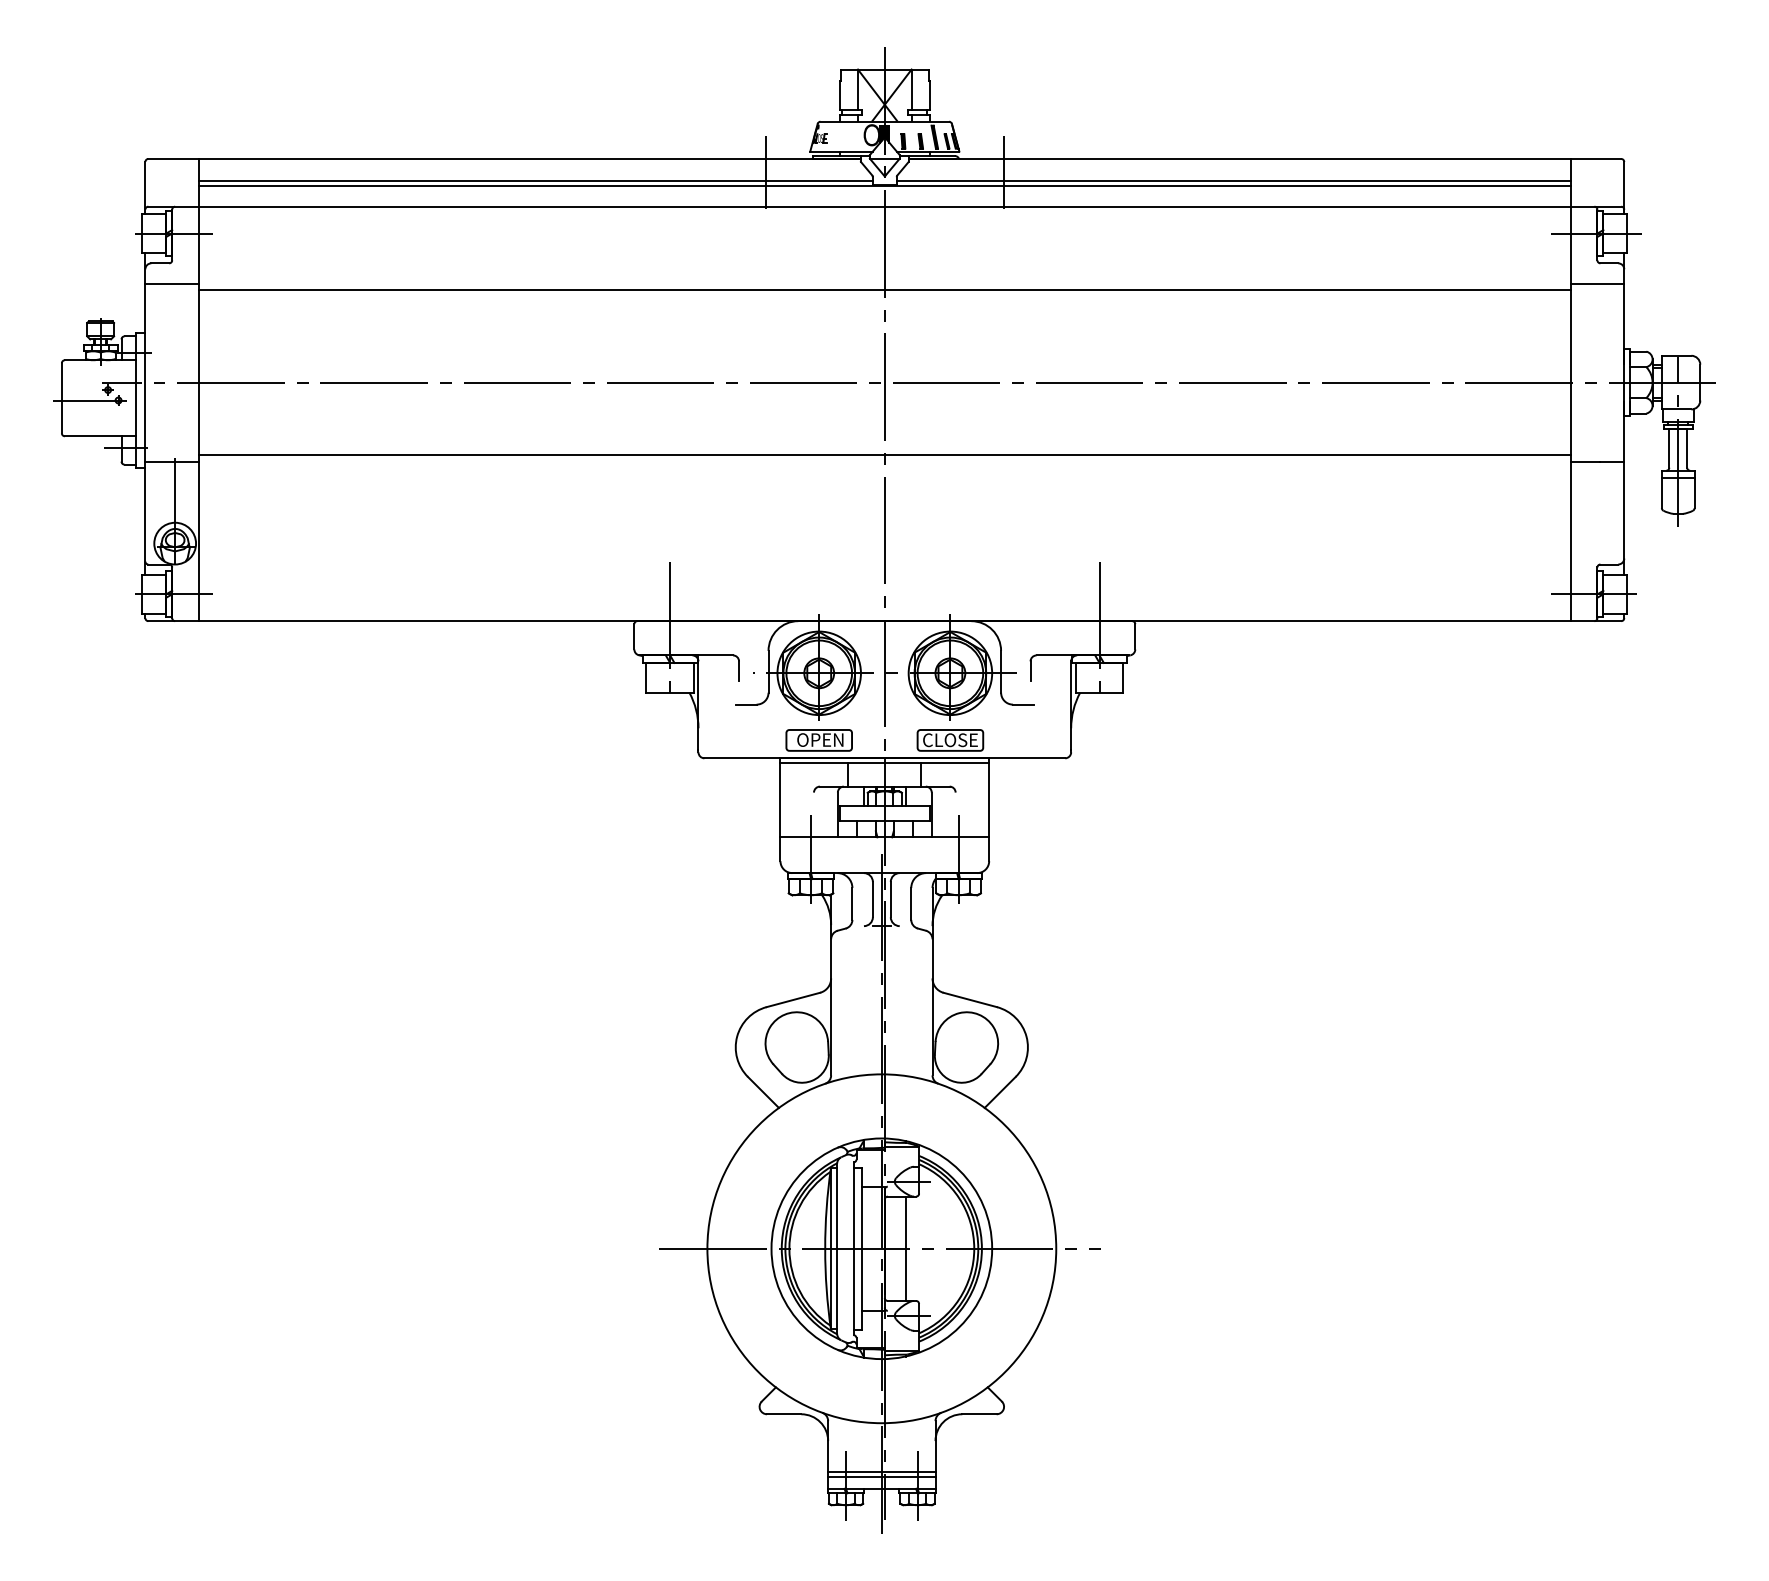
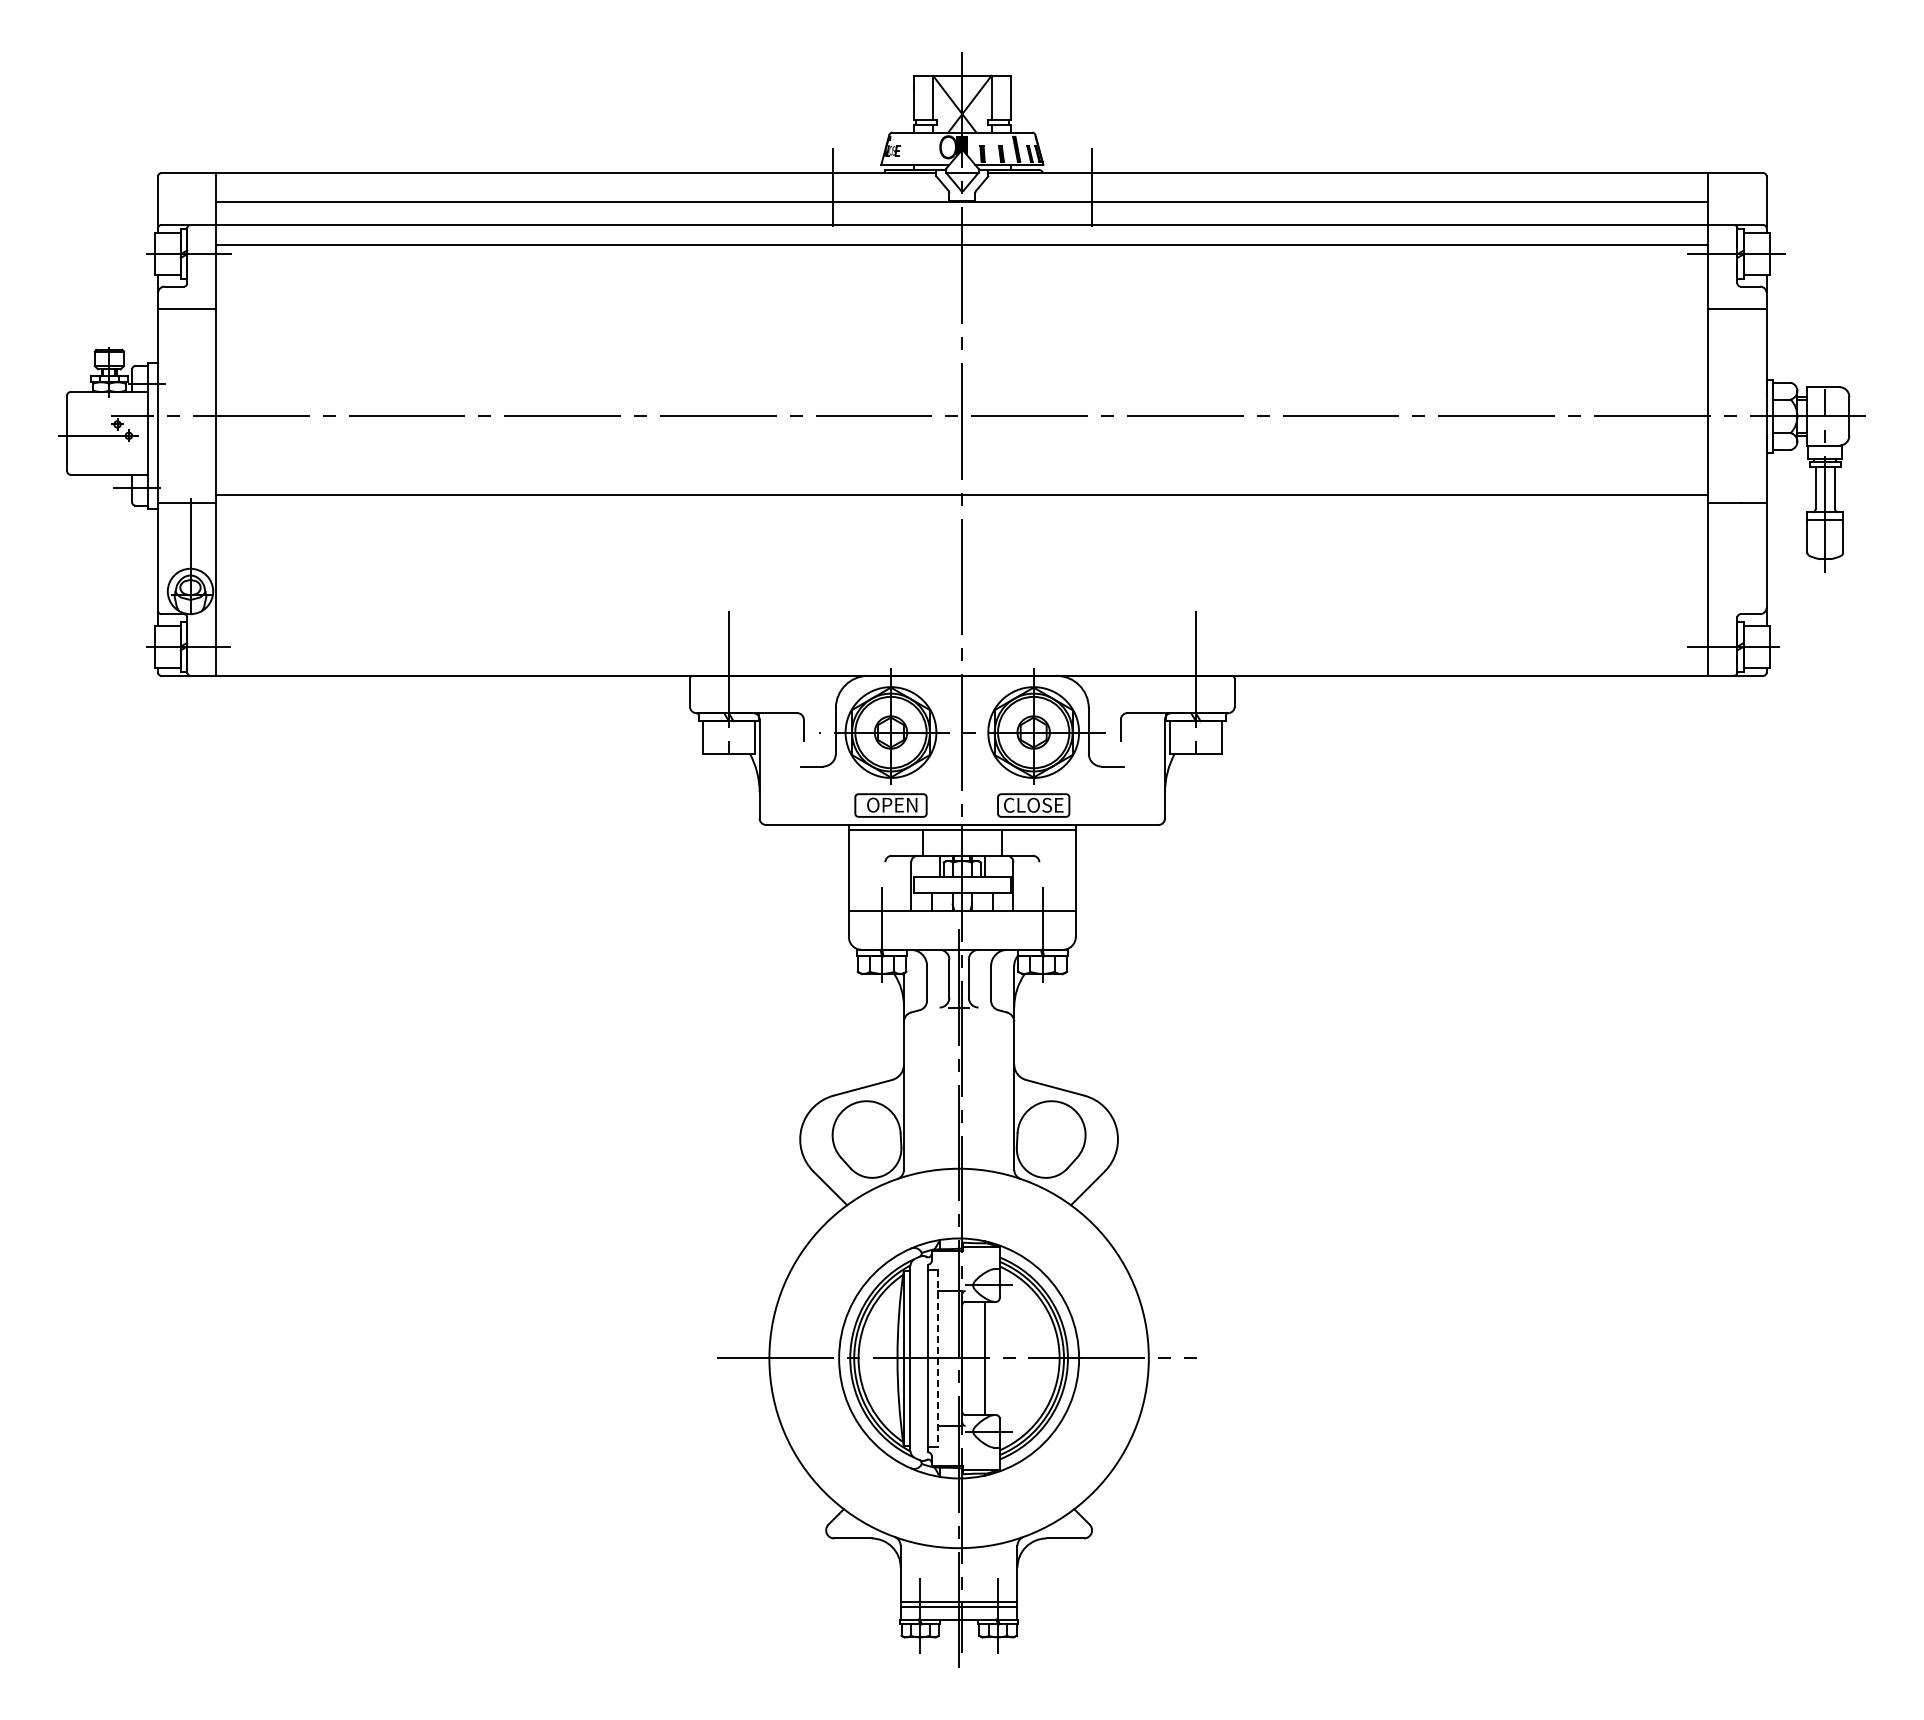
line: (535, 181) -> (582, 197), removed
line: (1233, 181) -> (1341, 197), removed
line: (884, 289) -> (962, 245), moved
line: (862, 1248) -> (938, 1358), solid -> dashed

